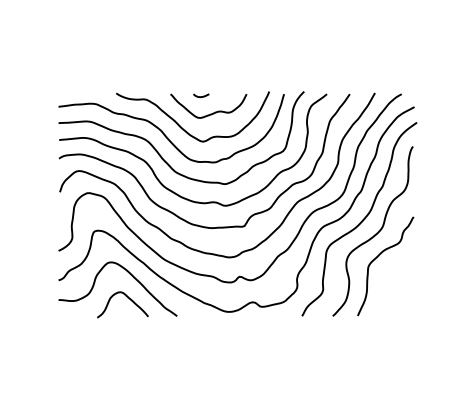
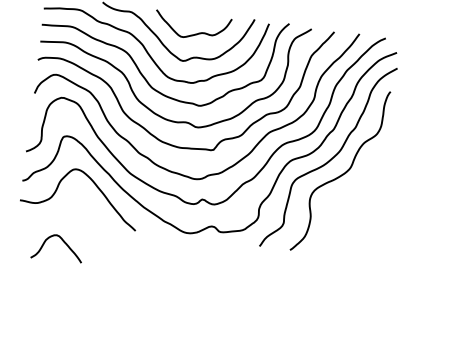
curve: (201, 96) -> (186, 15), removed
curve: (377, 258) -> (341, 198), removed
curve: (126, 297) -> (62, 241), moved

